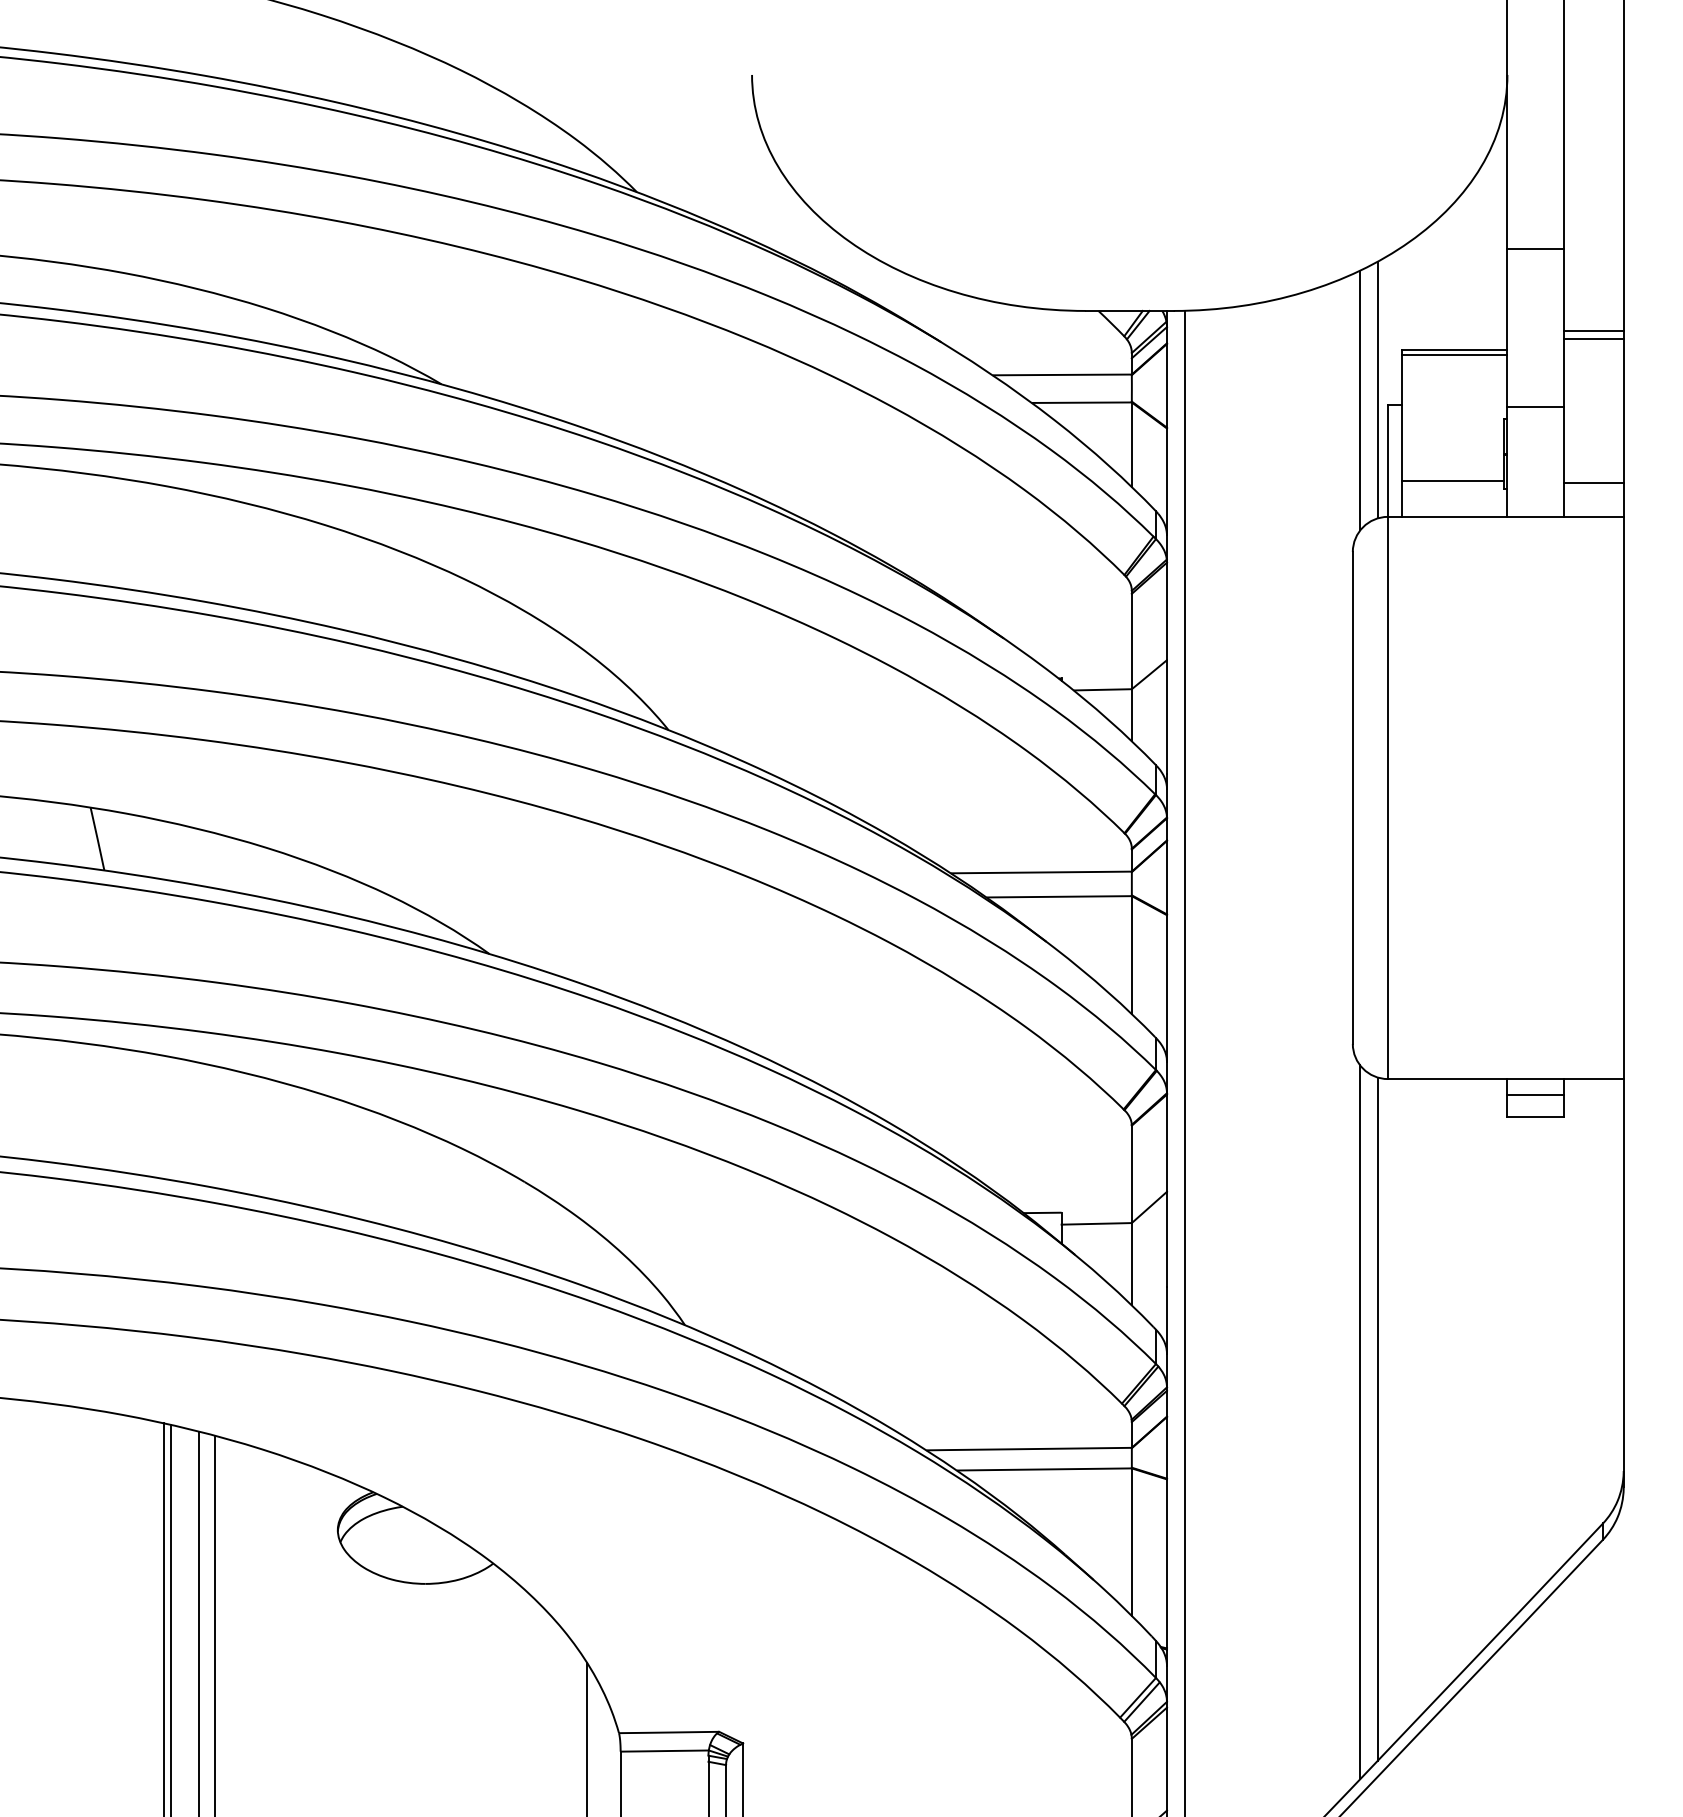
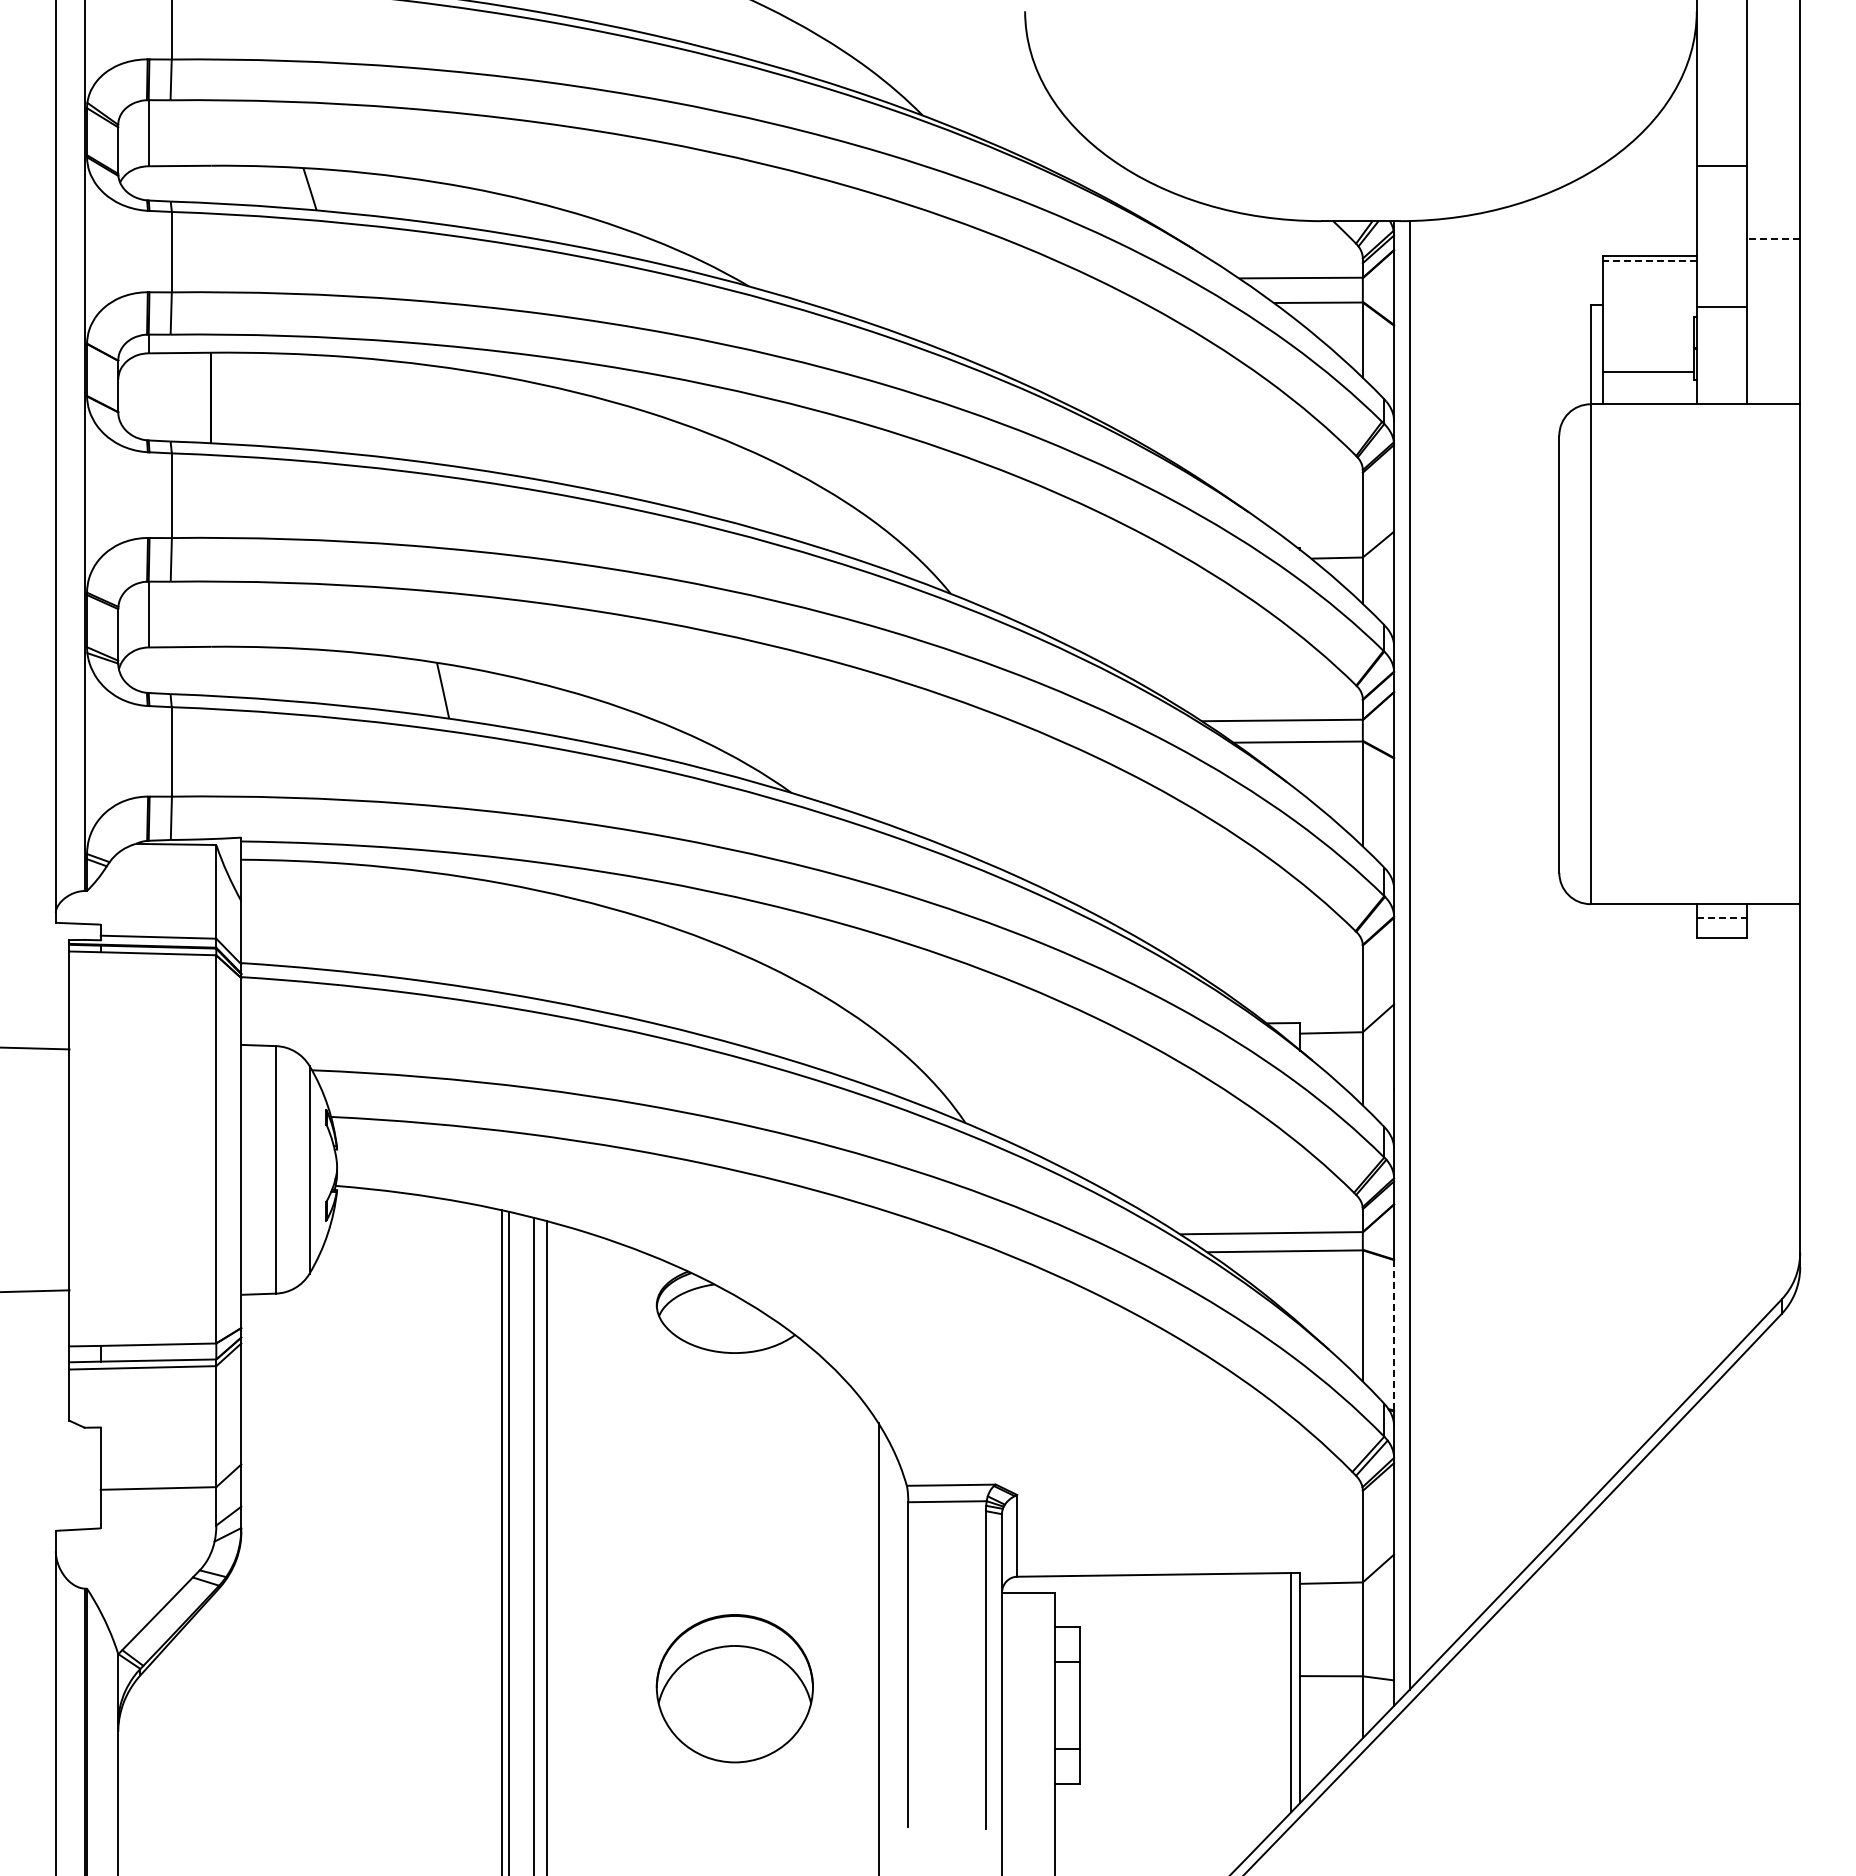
line: (1593, 331) -> (1773, 239), solid -> dashed
line: (1593, 339) -> (1773, 246), removed
line: (1454, 355) -> (1649, 260), solid -> dashed
line: (1377, 390) -> (1581, 291), removed
line: (1359, 400) -> (1565, 300), removed
line: (1593, 483) -> (1773, 374), removed
line: (1535, 1095) -> (1721, 918), solid -> dashed
line: (1377, 1419) -> (1581, 1206), removed
line: (1359, 1422) -> (1565, 1209), removed
line: (1167, 1564) -> (1394, 1335), solid -> dashed

